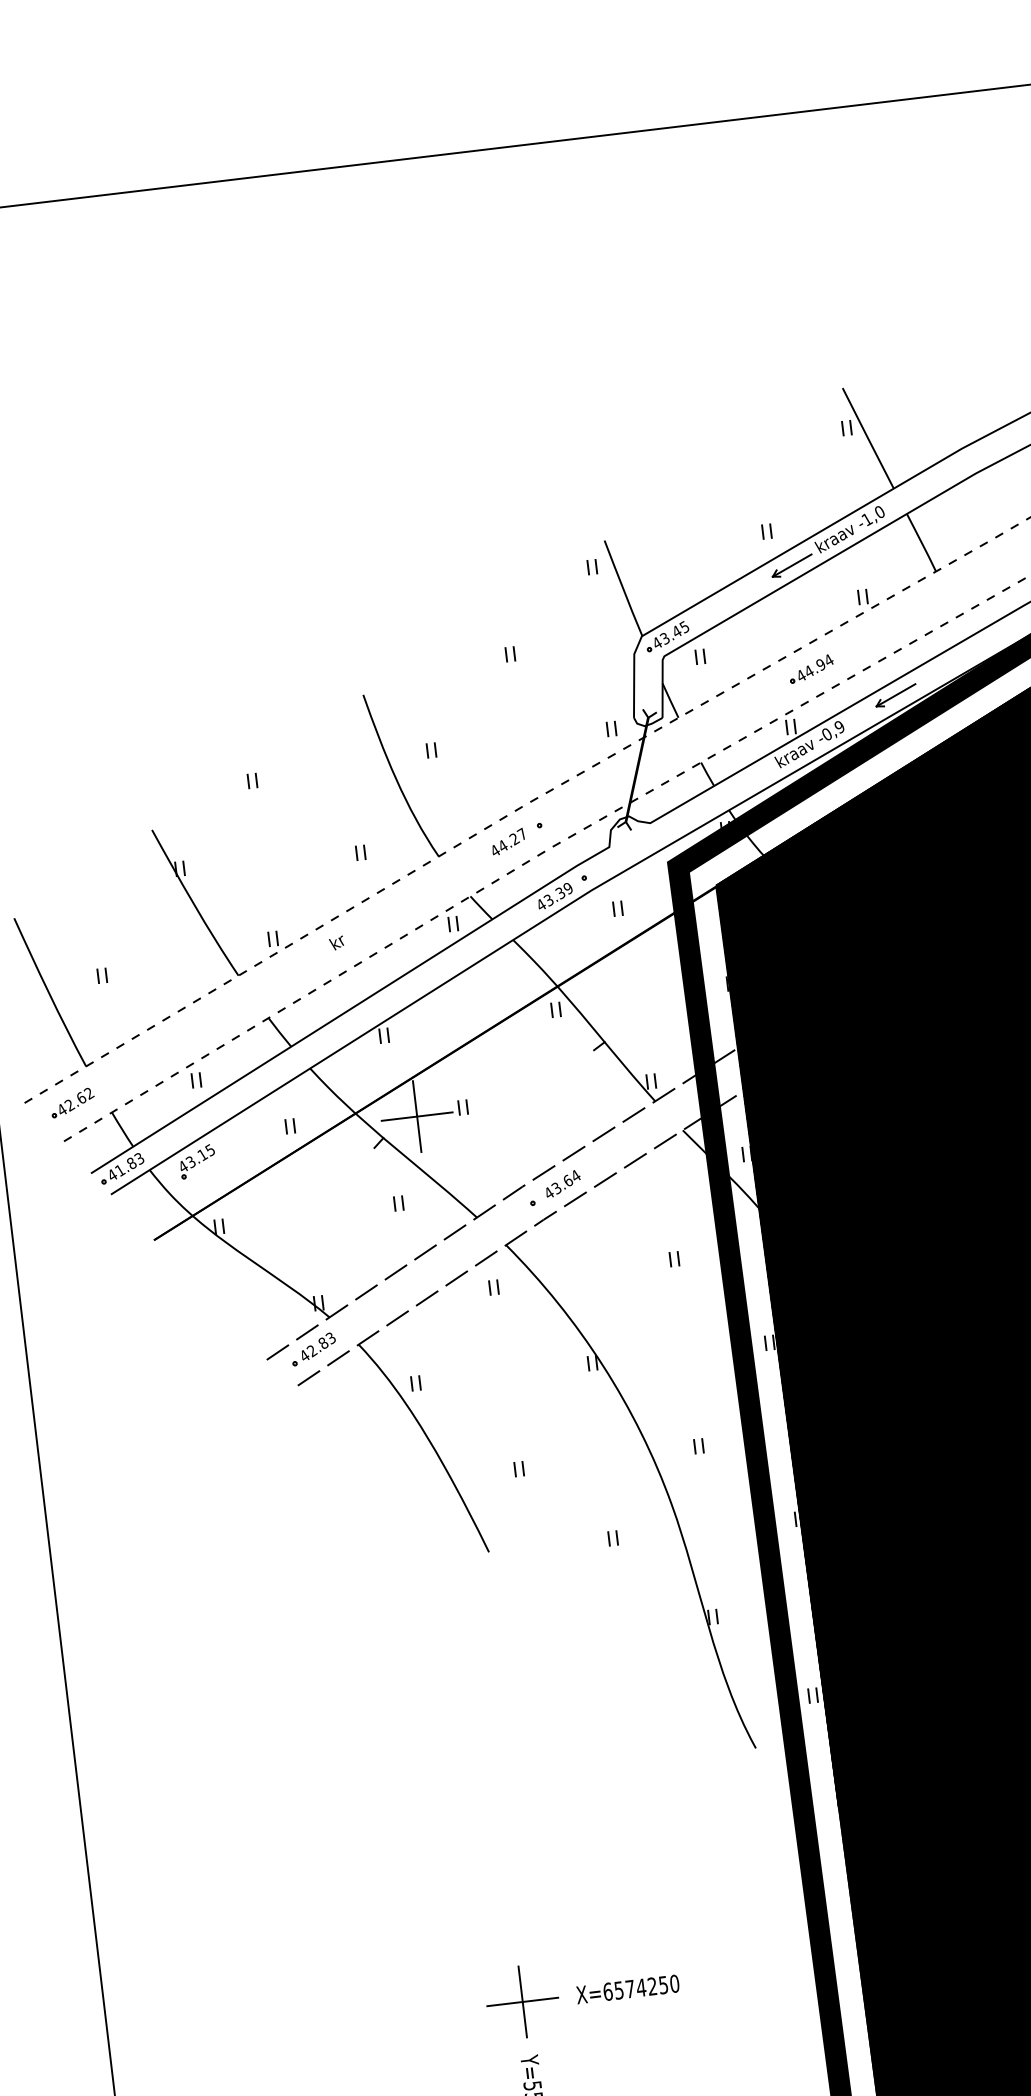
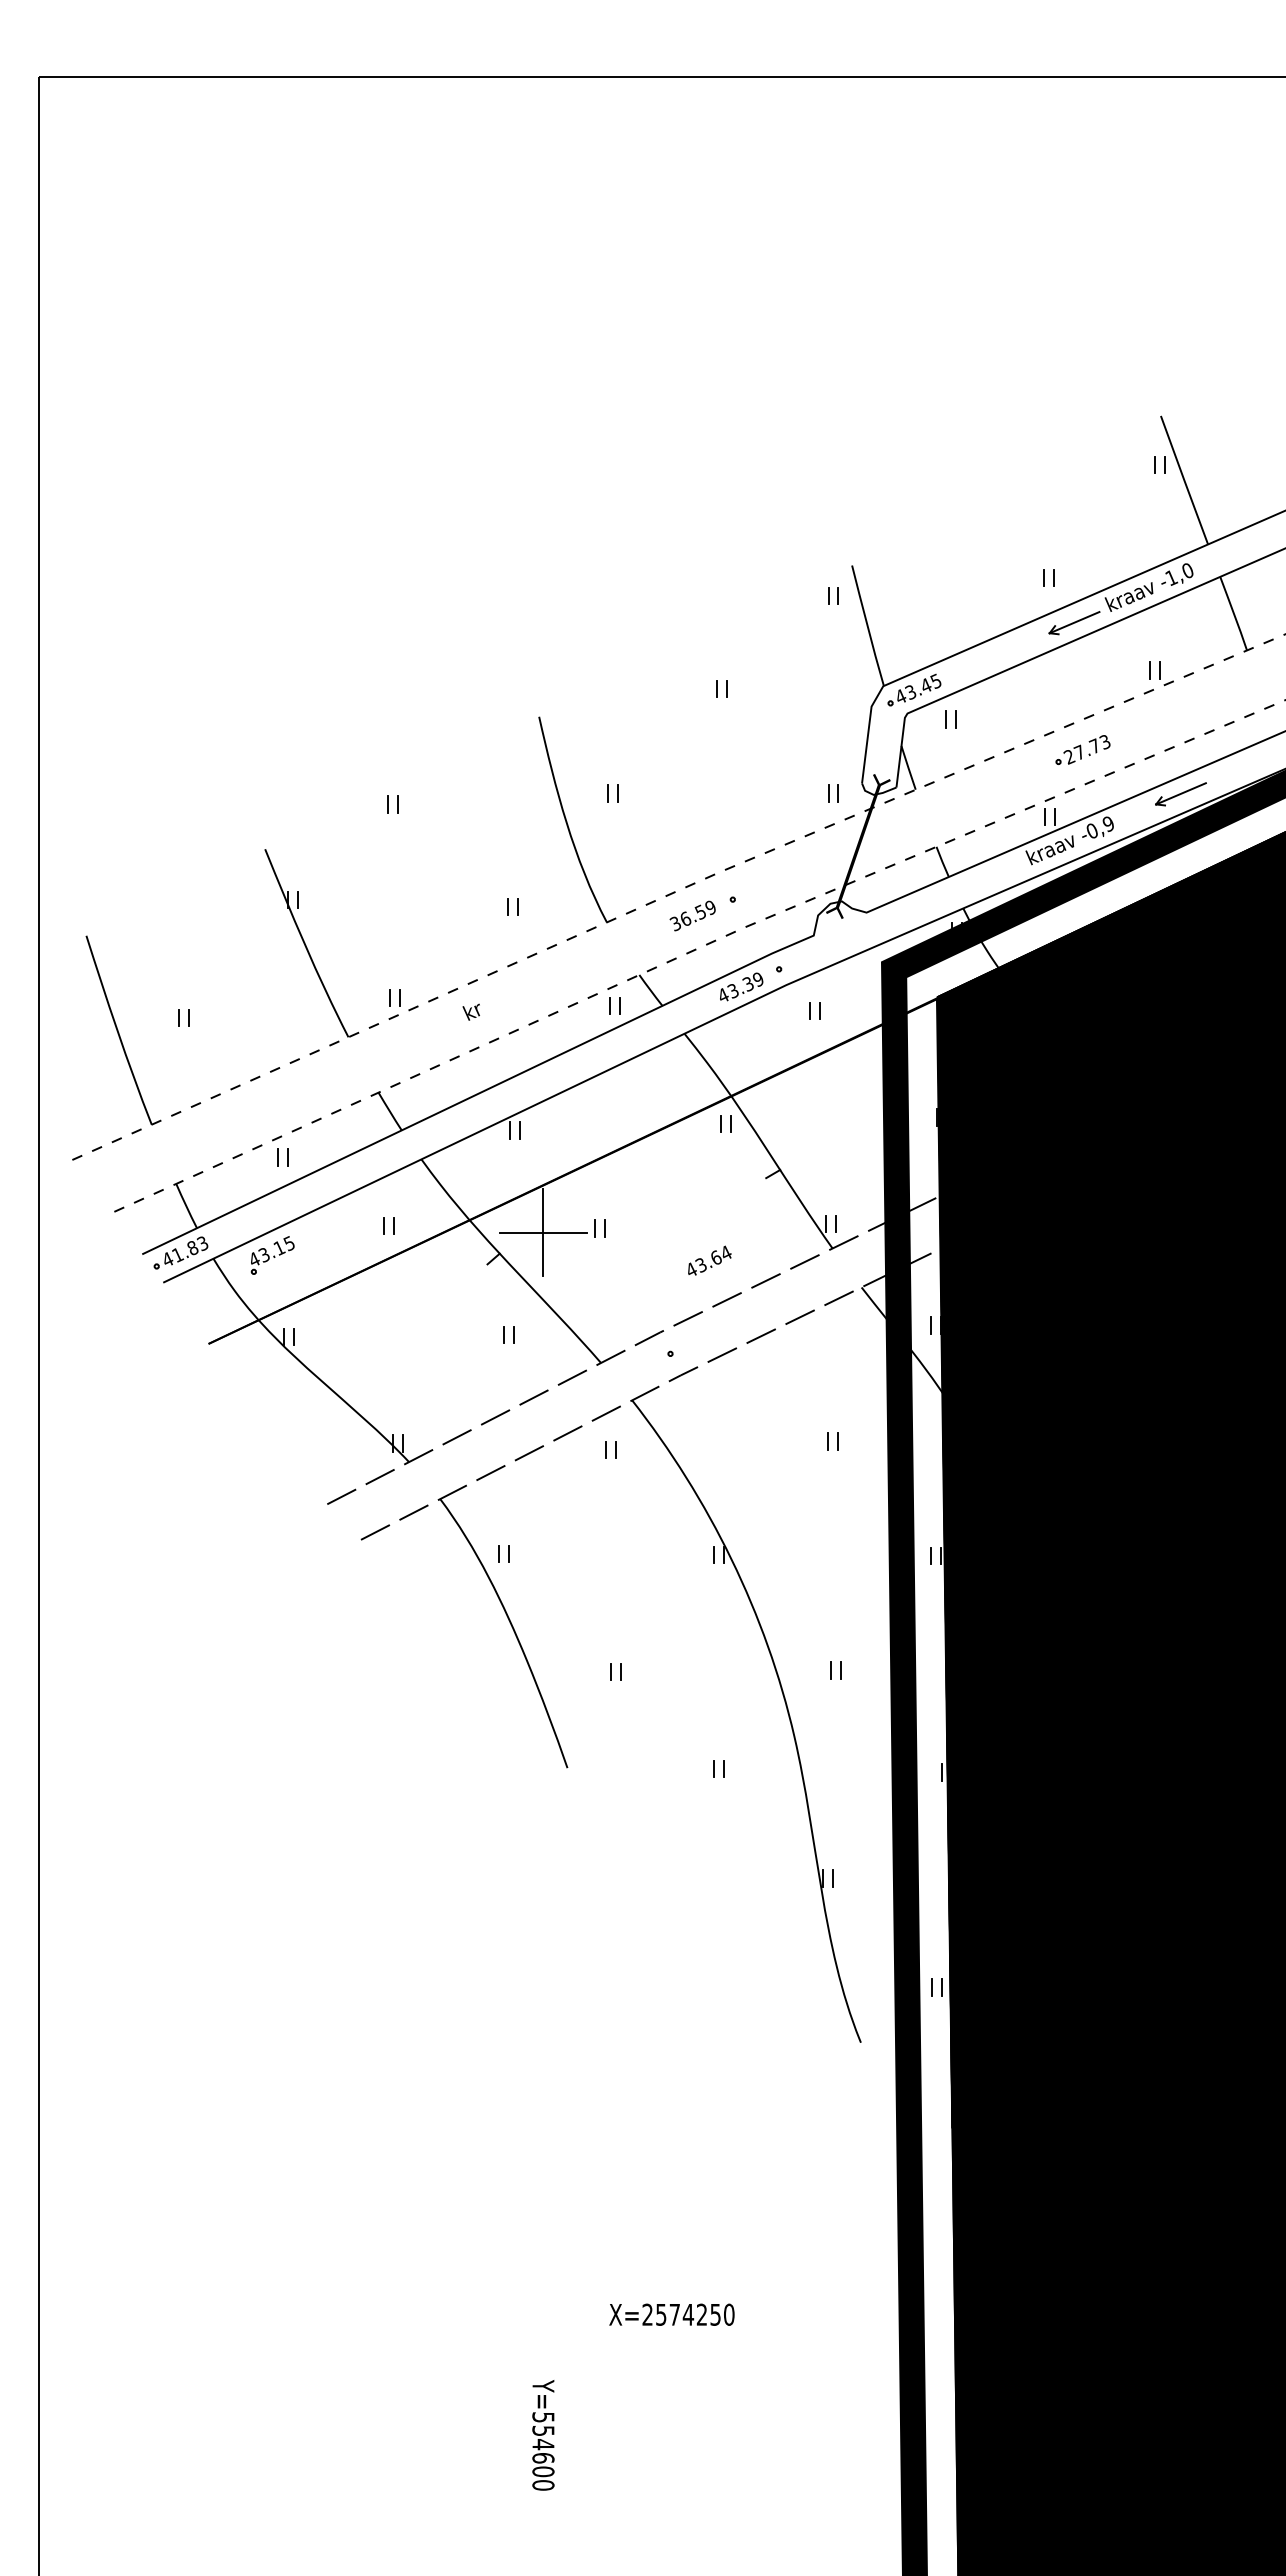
text: (814, 668) -> (1086, 749), 44.94 -> 27.73
text: (508, 842) -> (692, 915), 44.27 -> 36.59
part: (72, 1102) -> (130, 1166), removed
text: (562, 1183) -> (709, 1260), moved
part: (313, 1348) -> (385, 1497), removed
text: (607, 1991) -> (647, 2314), X=6574250 -> X=2574250
part: (522, 2001) -> (543, 2314), removed

